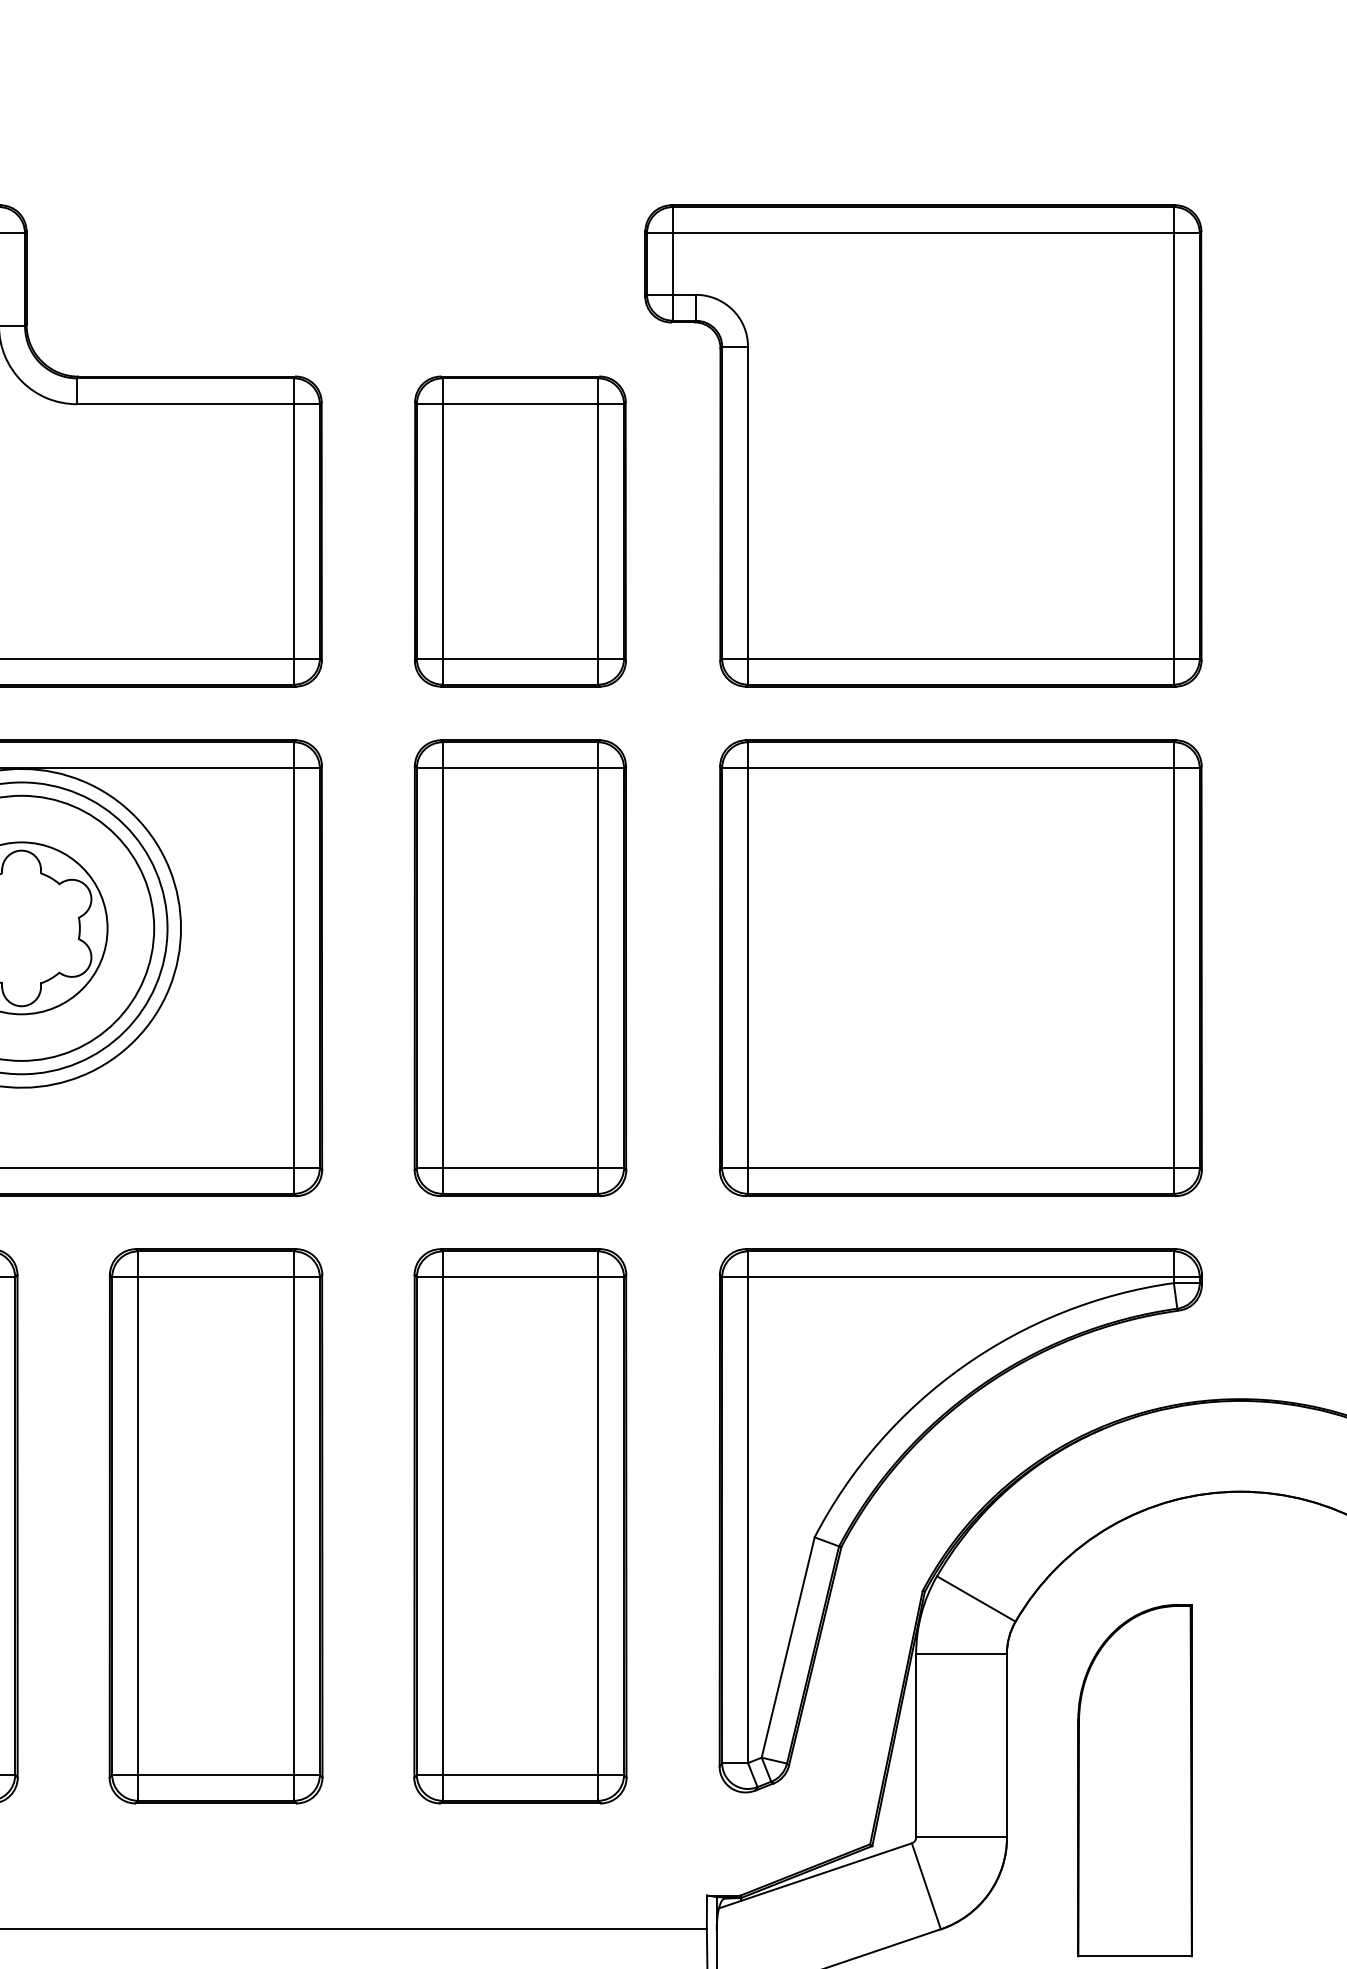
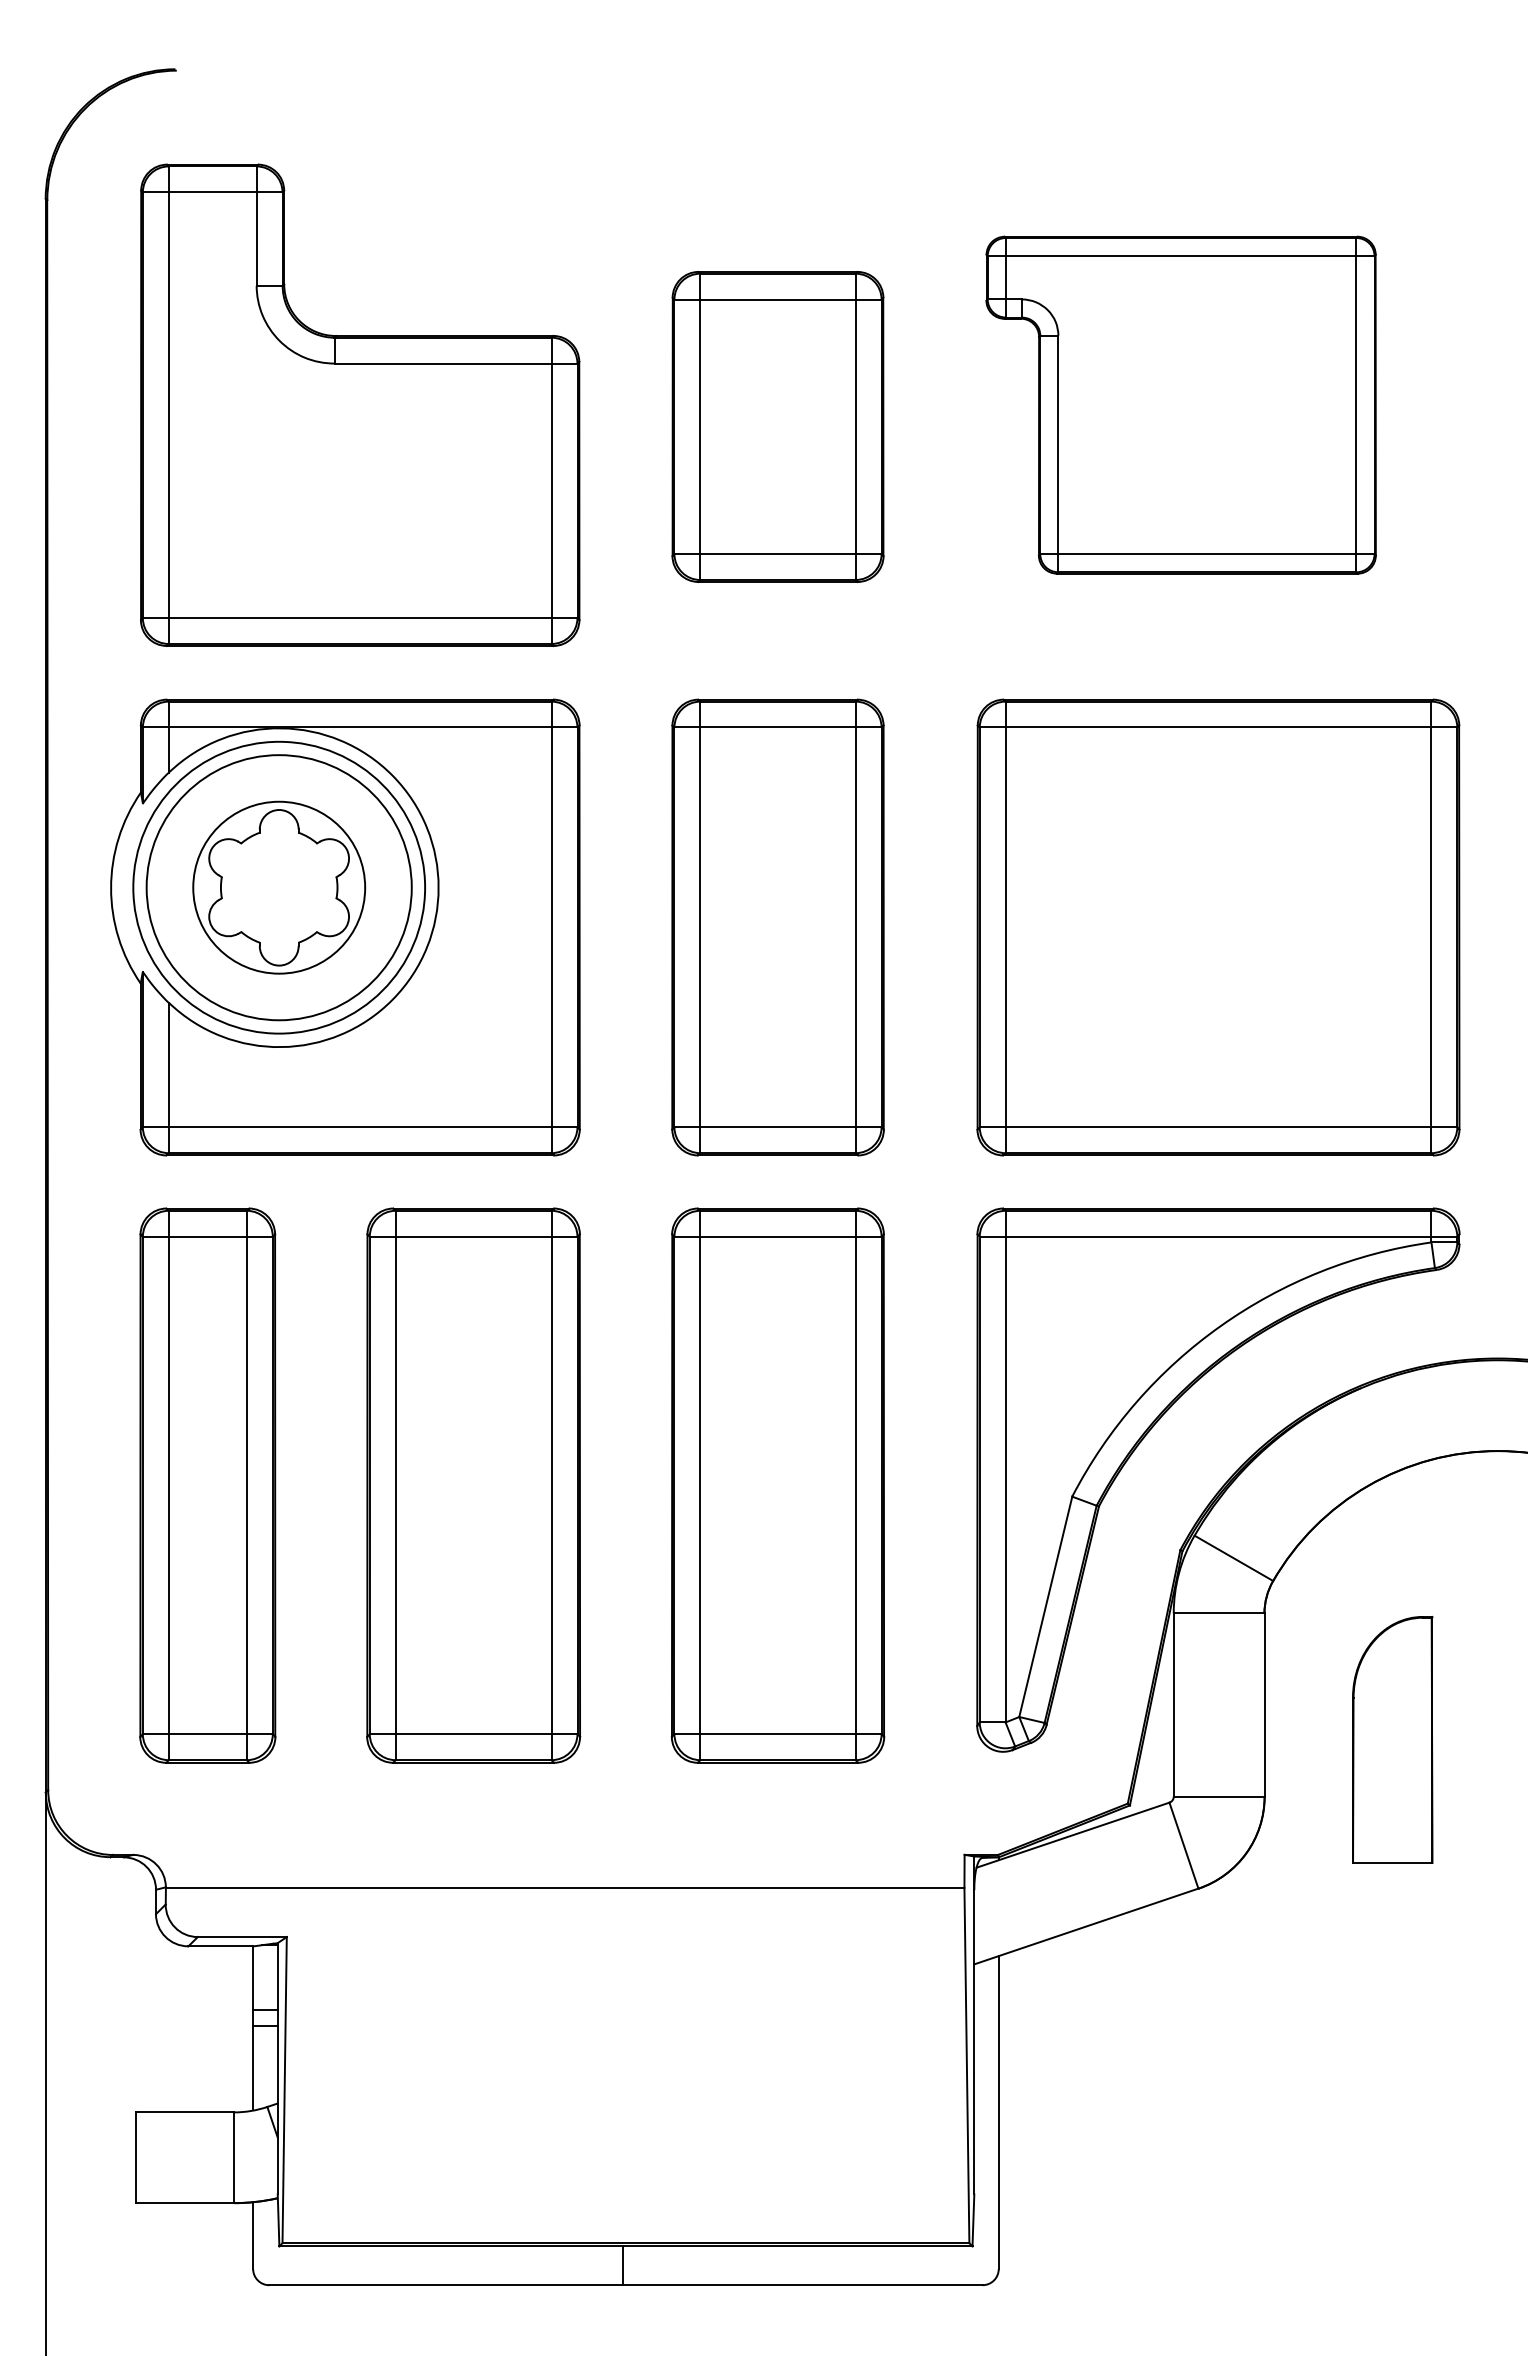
part: (923, 445) -> (1181, 404), size x0.7
part: (519, 531) -> (777, 426), moved
part: (1134, 1780) -> (1392, 1739), size x0.7

